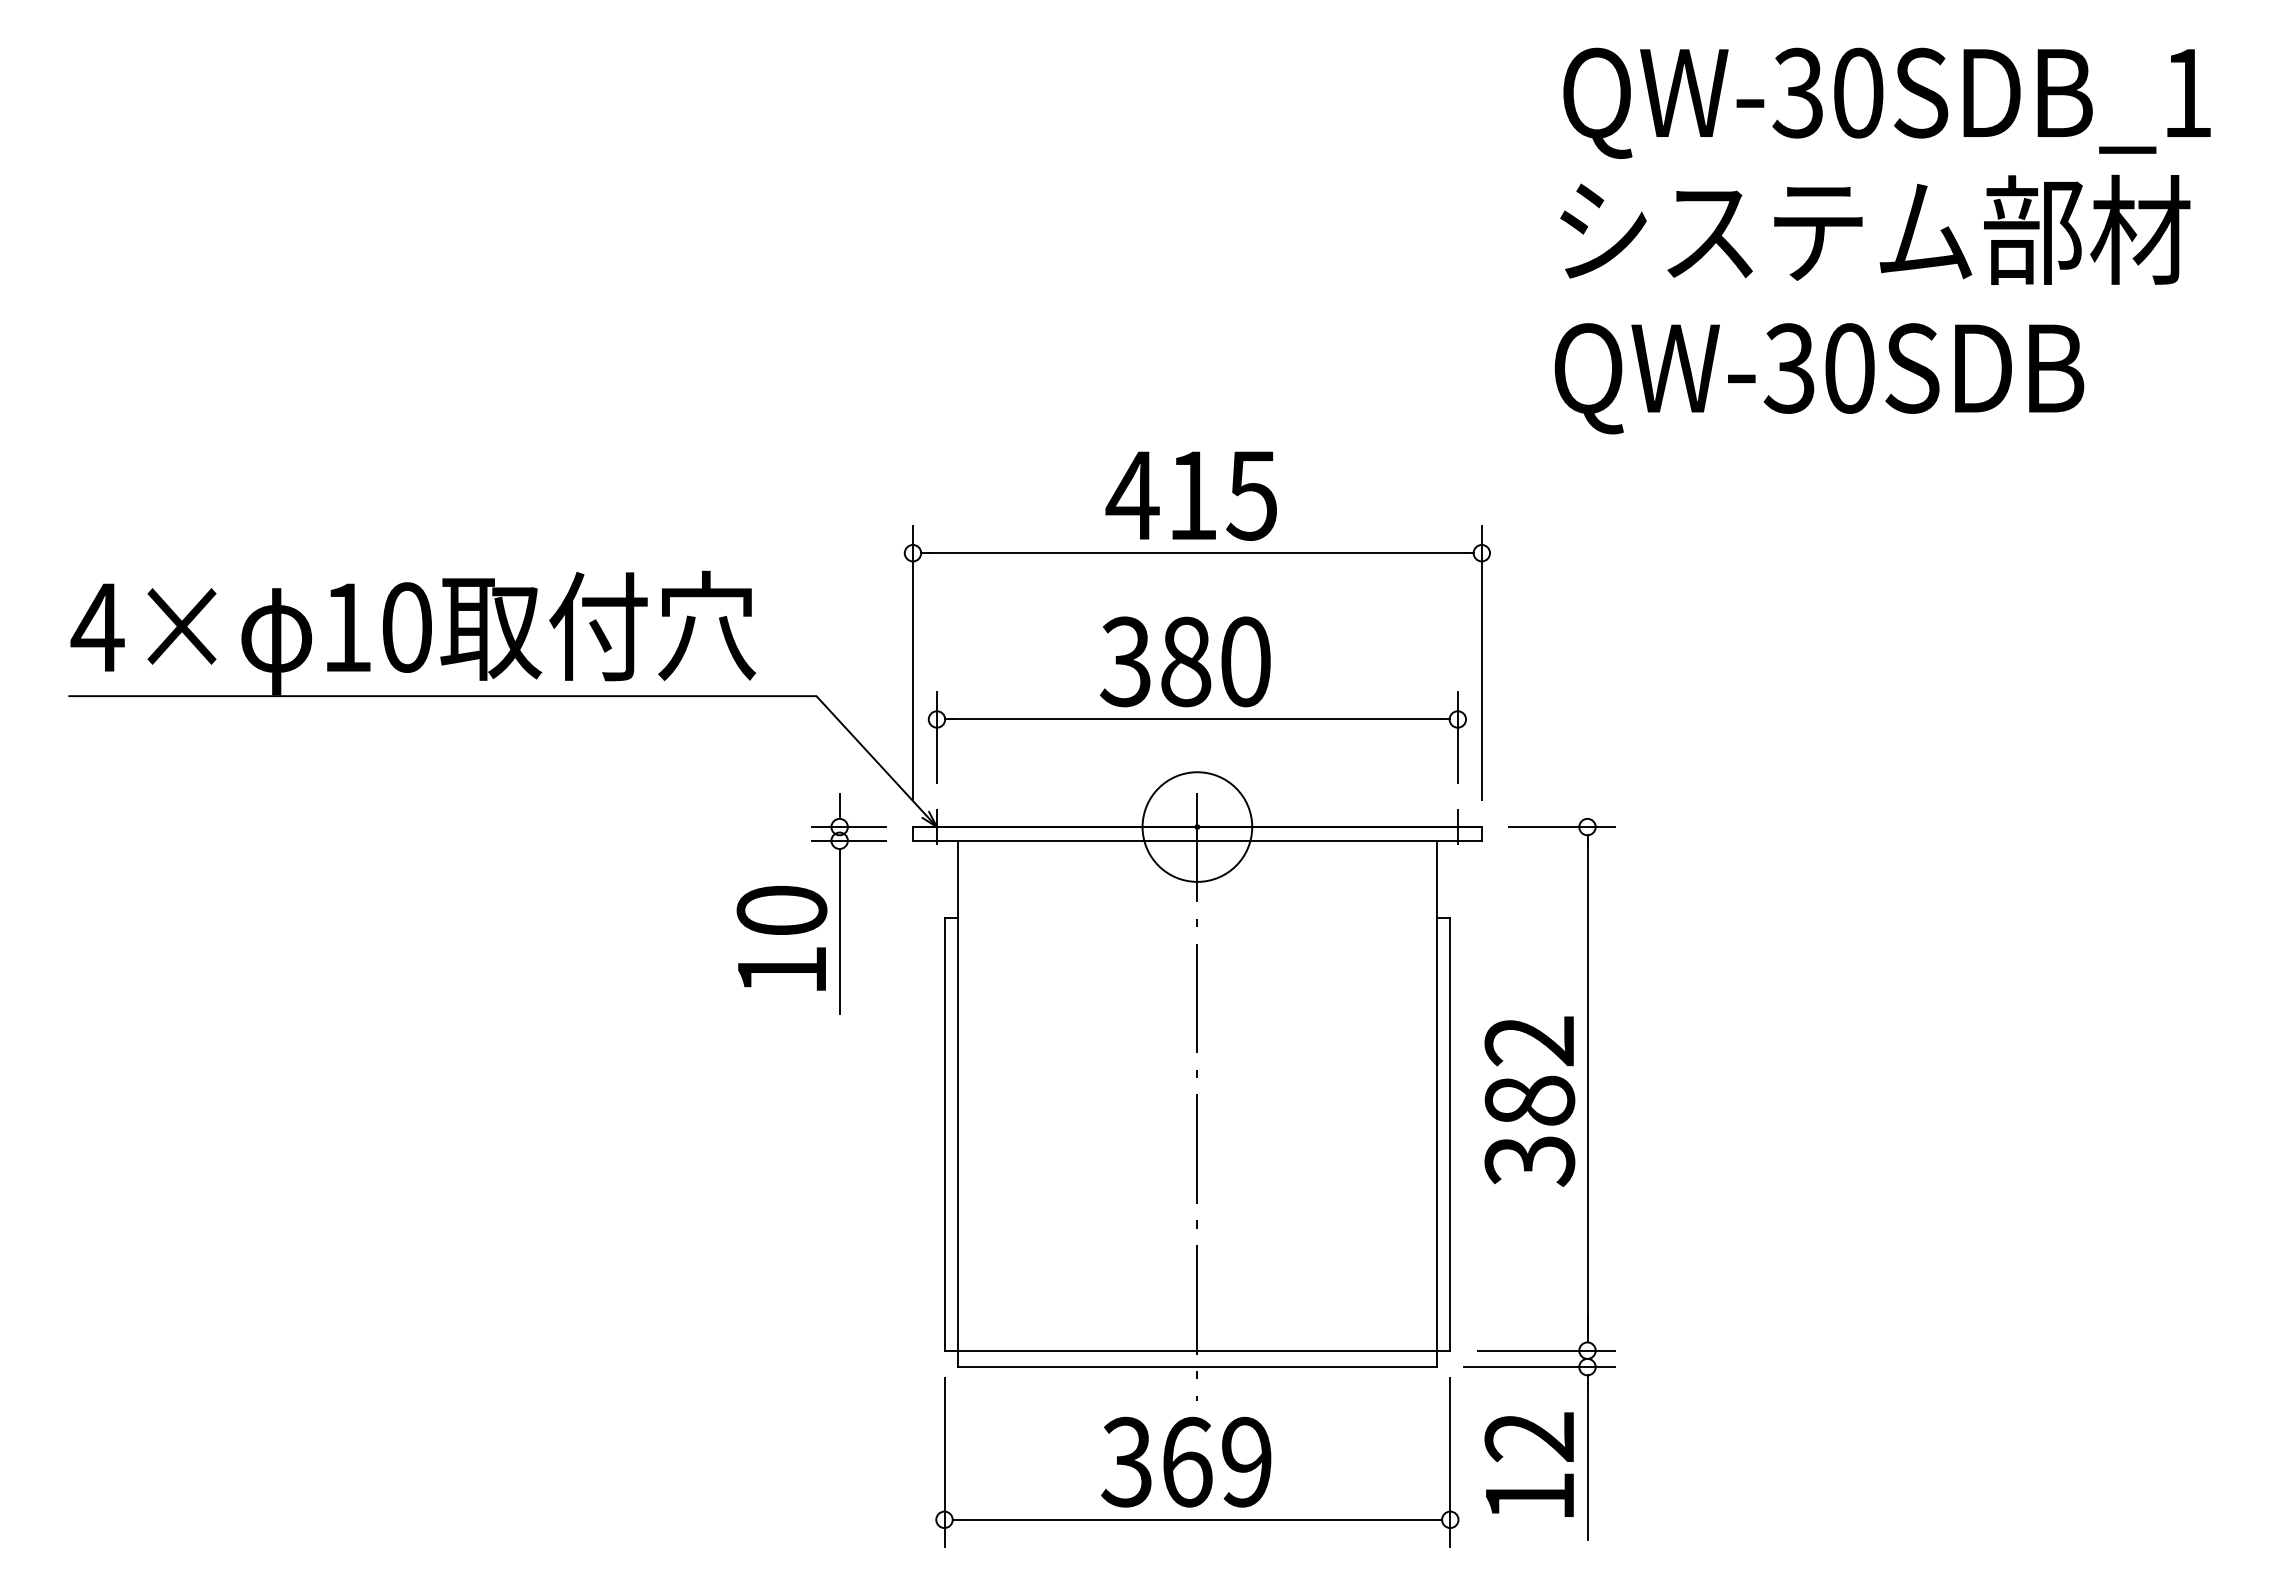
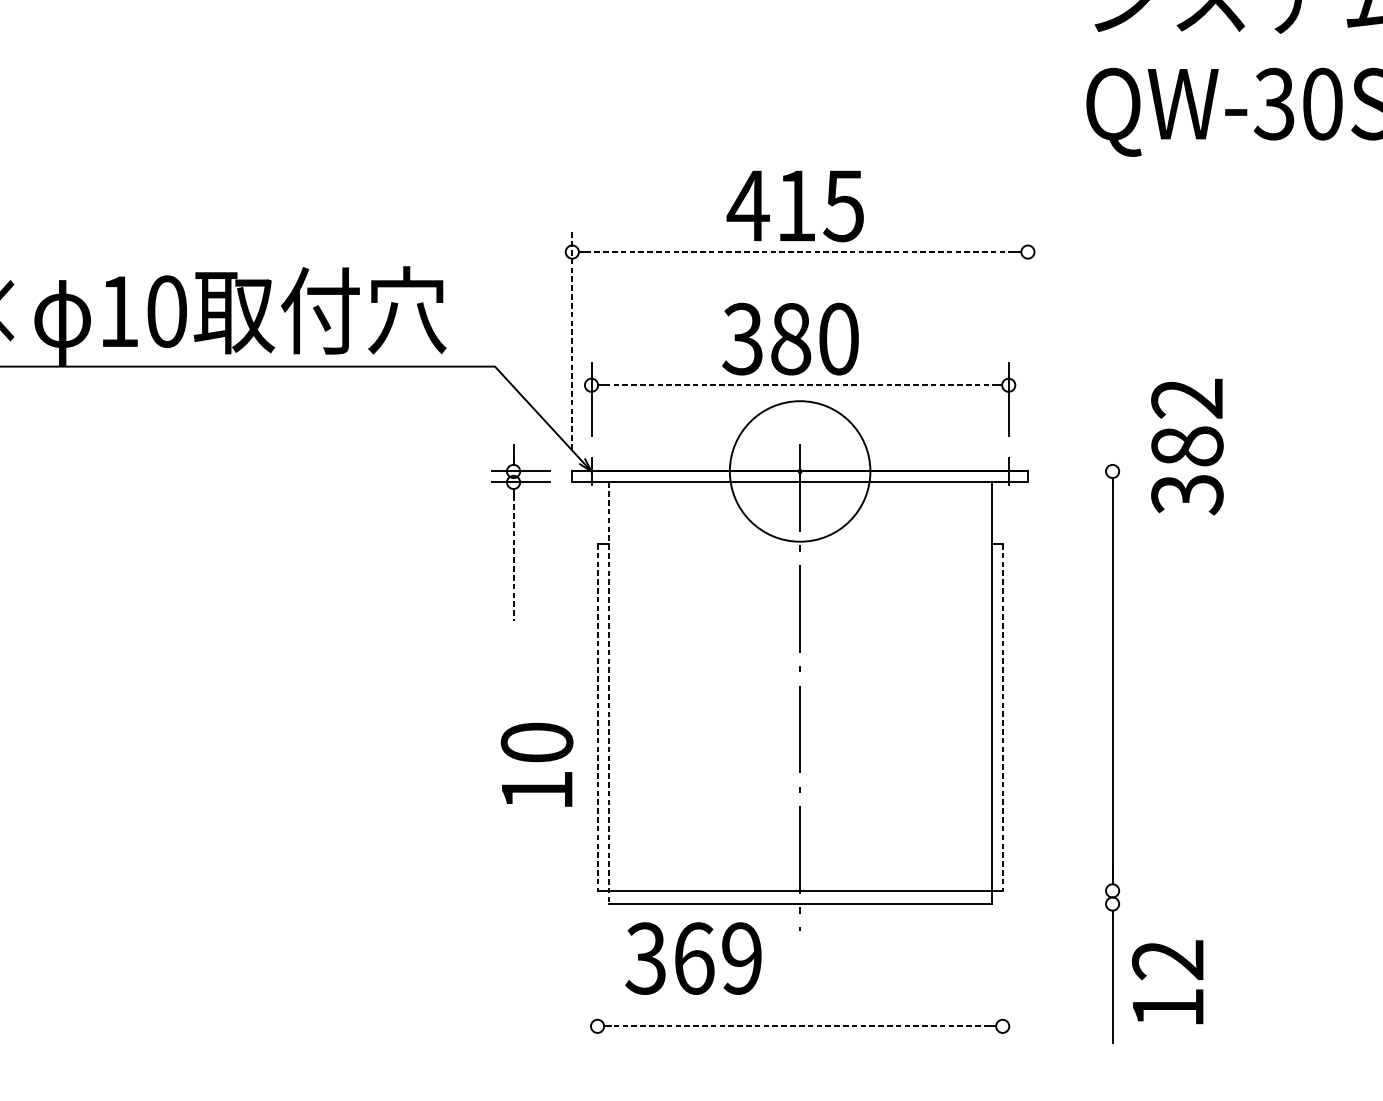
line: (1197, 553) -> (800, 252), solid -> dashed
line: (912, 662) -> (571, 339), solid -> dashed
line: (1481, 662) -> (1027, 339), removed
line: (1197, 719) -> (800, 385), solid -> dashed
circle: (1197, 826) -> (800, 471), size x1.6
line: (1561, 827) -> (1091, 471), removed
line: (839, 936) -> (513, 559), solid -> dashed
text: (781, 938) -> (536, 764), moved
text: (1529, 1101) -> (1187, 446), moved
line: (958, 1104) -> (608, 693), solid -> dashed
line: (944, 1134) -> (597, 717), solid -> dashed
line: (1450, 1134) -> (1002, 717), solid -> dashed
line: (1545, 1350) -> (1078, 890), removed
line: (1539, 1367) -> (1074, 904), removed
text: (1186, 1461) -> (693, 958), moved
line: (944, 1462) -> (597, 980), removed
line: (1450, 1462) -> (1002, 980), removed
text: (1528, 1464) -> (1167, 982), moved
line: (1196, 1519) -> (799, 1026), solid -> dashed

